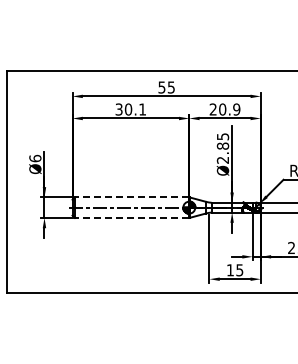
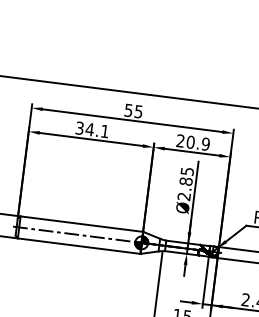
text: (128, 109) -> (89, 129), 30.1 -> 34.1
line: (131, 197) -> (81, 224), dashed -> solid
line: (131, 217) -> (78, 245), dashed -> solid

